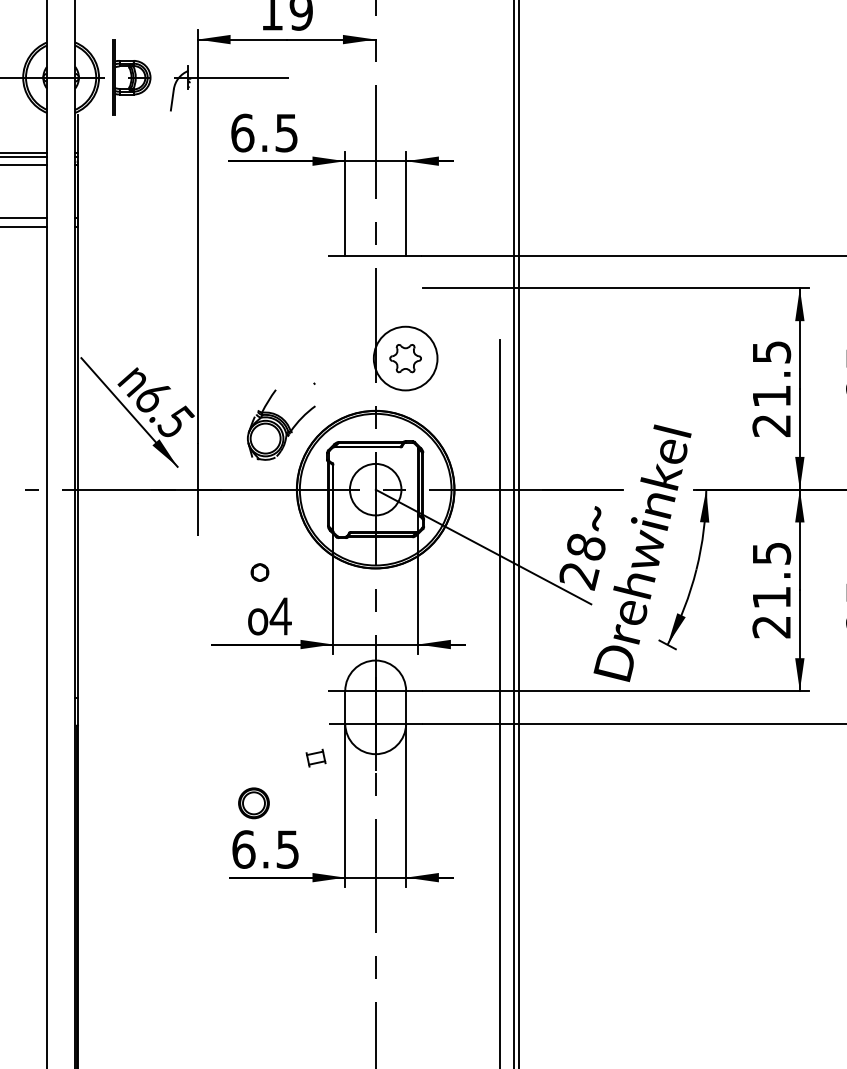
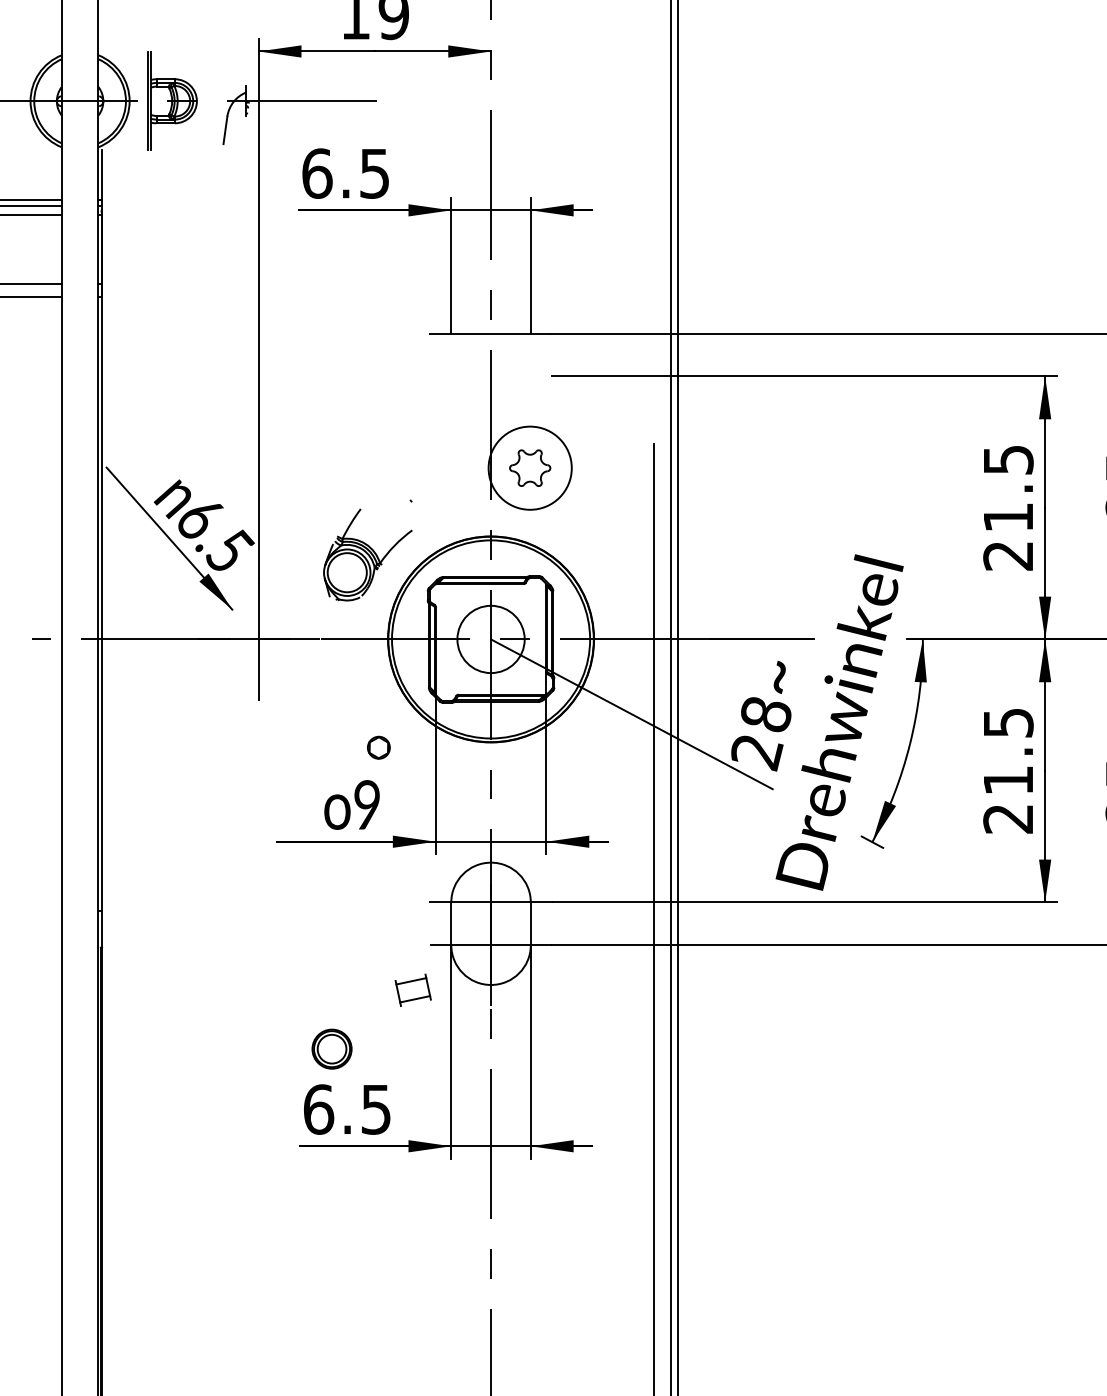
part: (259, 572) -> (378, 747), moved
text: (280, 616) -> (366, 804), 4 -> 9
part: (315, 757) -> (412, 989), size x1.43

